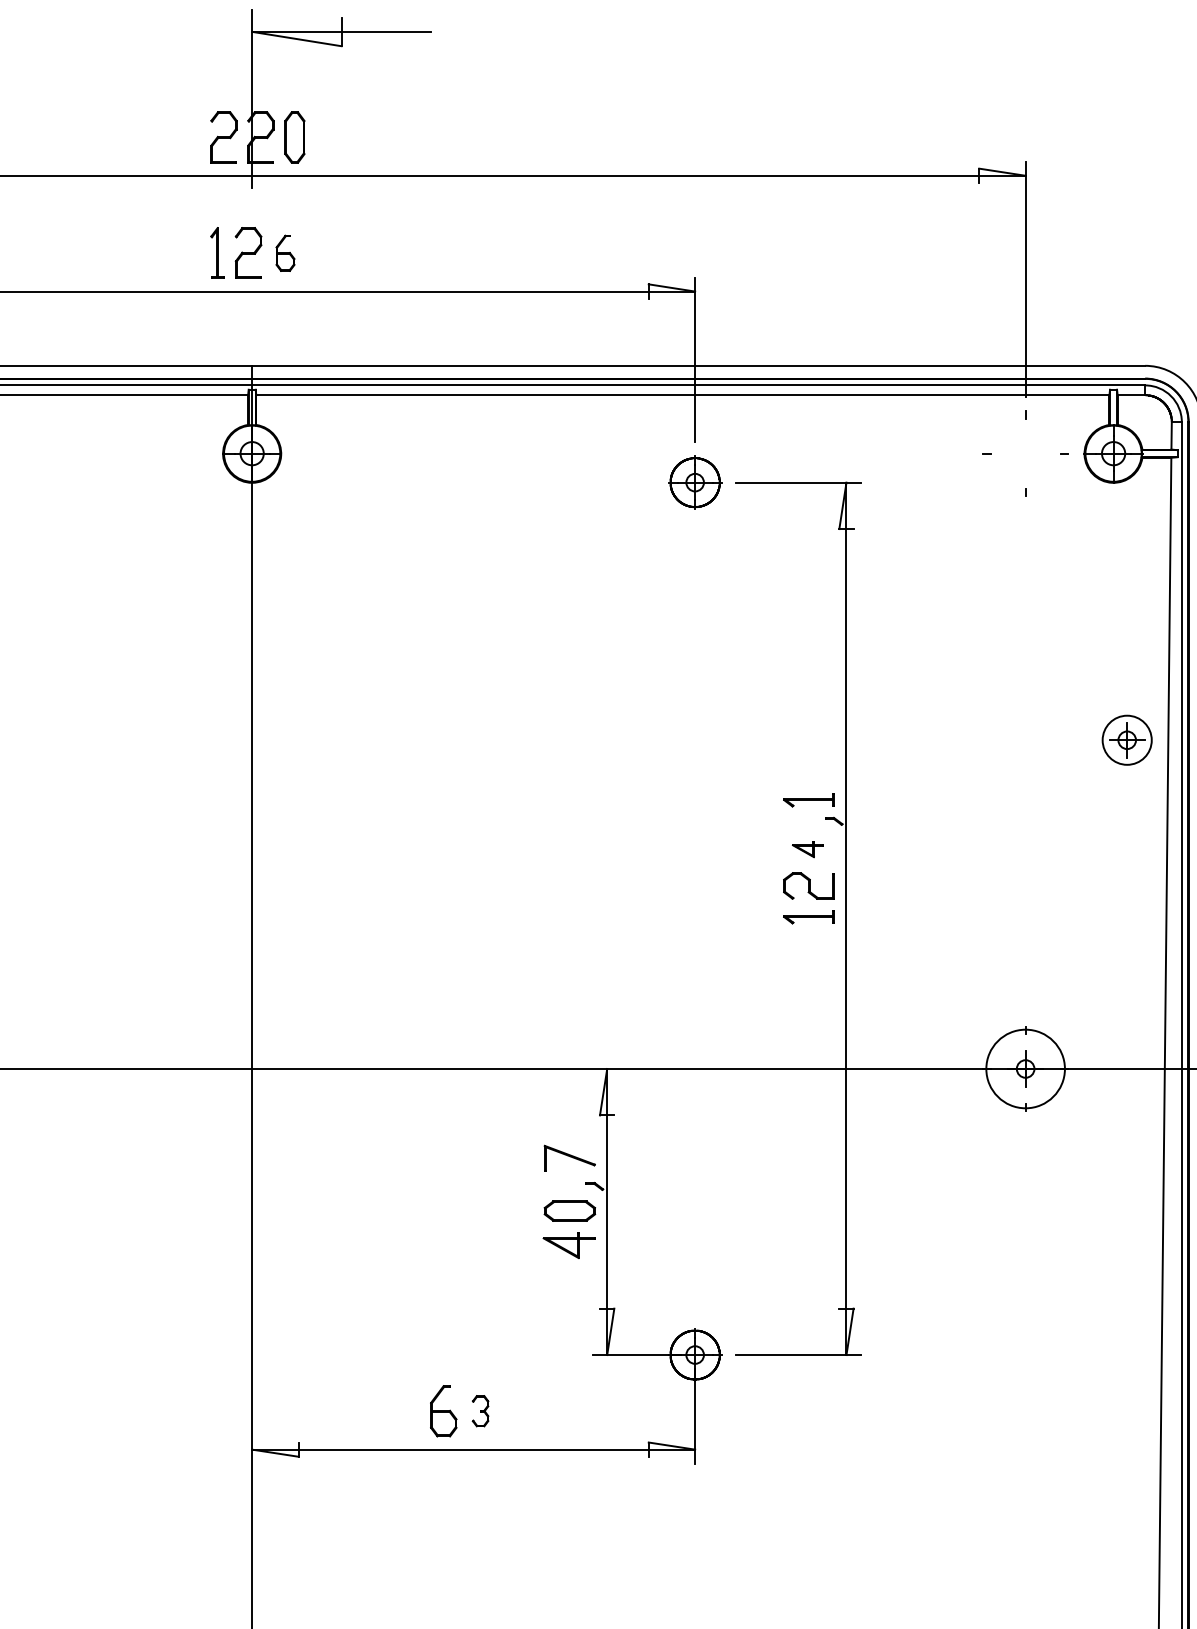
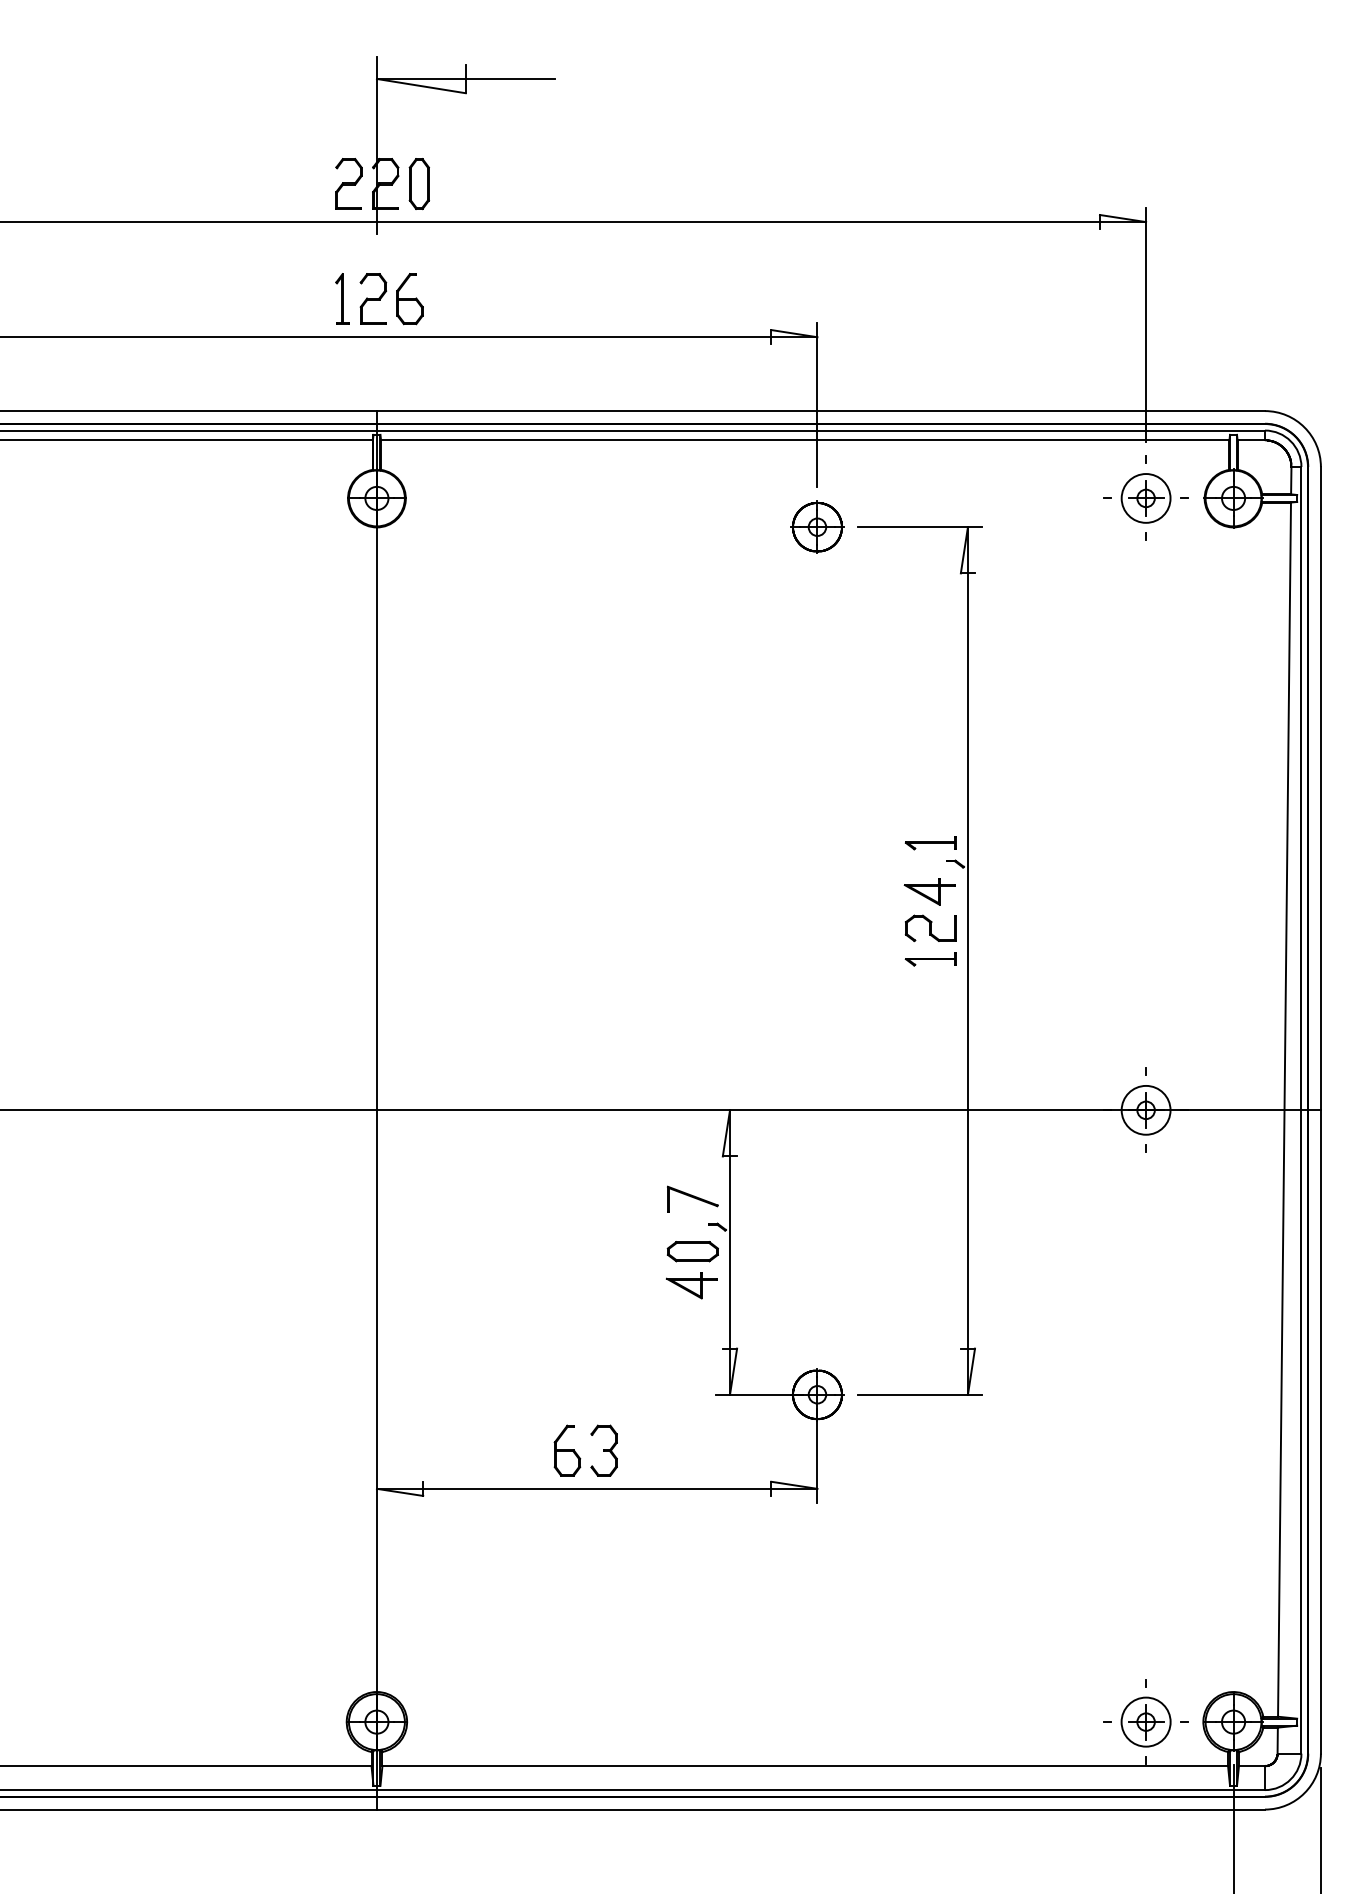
part: (284, 253) -> (409, 299), size x1.43
part: (1126, 740) -> (1145, 498), moved
part: (807, 848) -> (929, 891), size x1.67
circle: (1025, 1068) -> (1145, 1109), size x0.62
part: (480, 1411) -> (603, 1450), size x1.67

